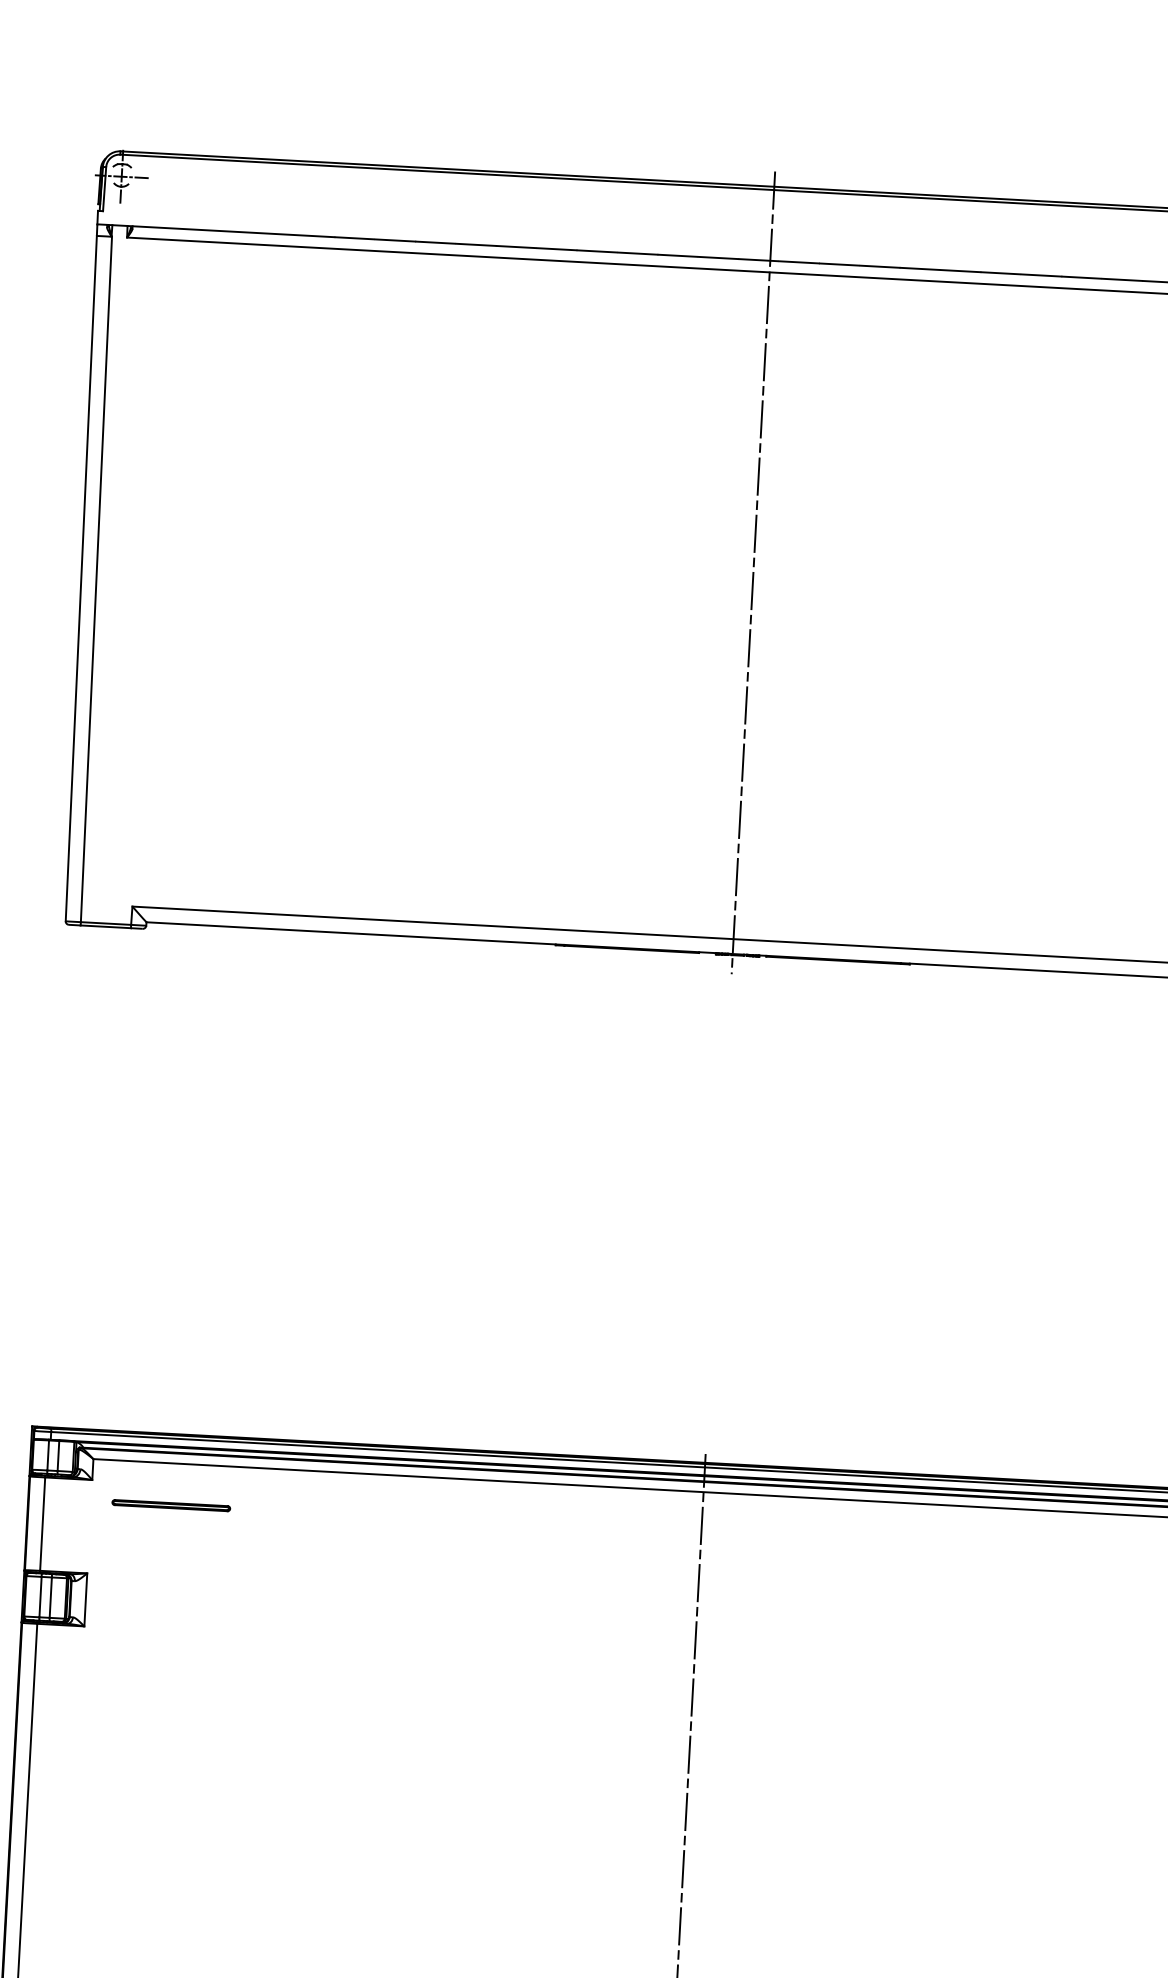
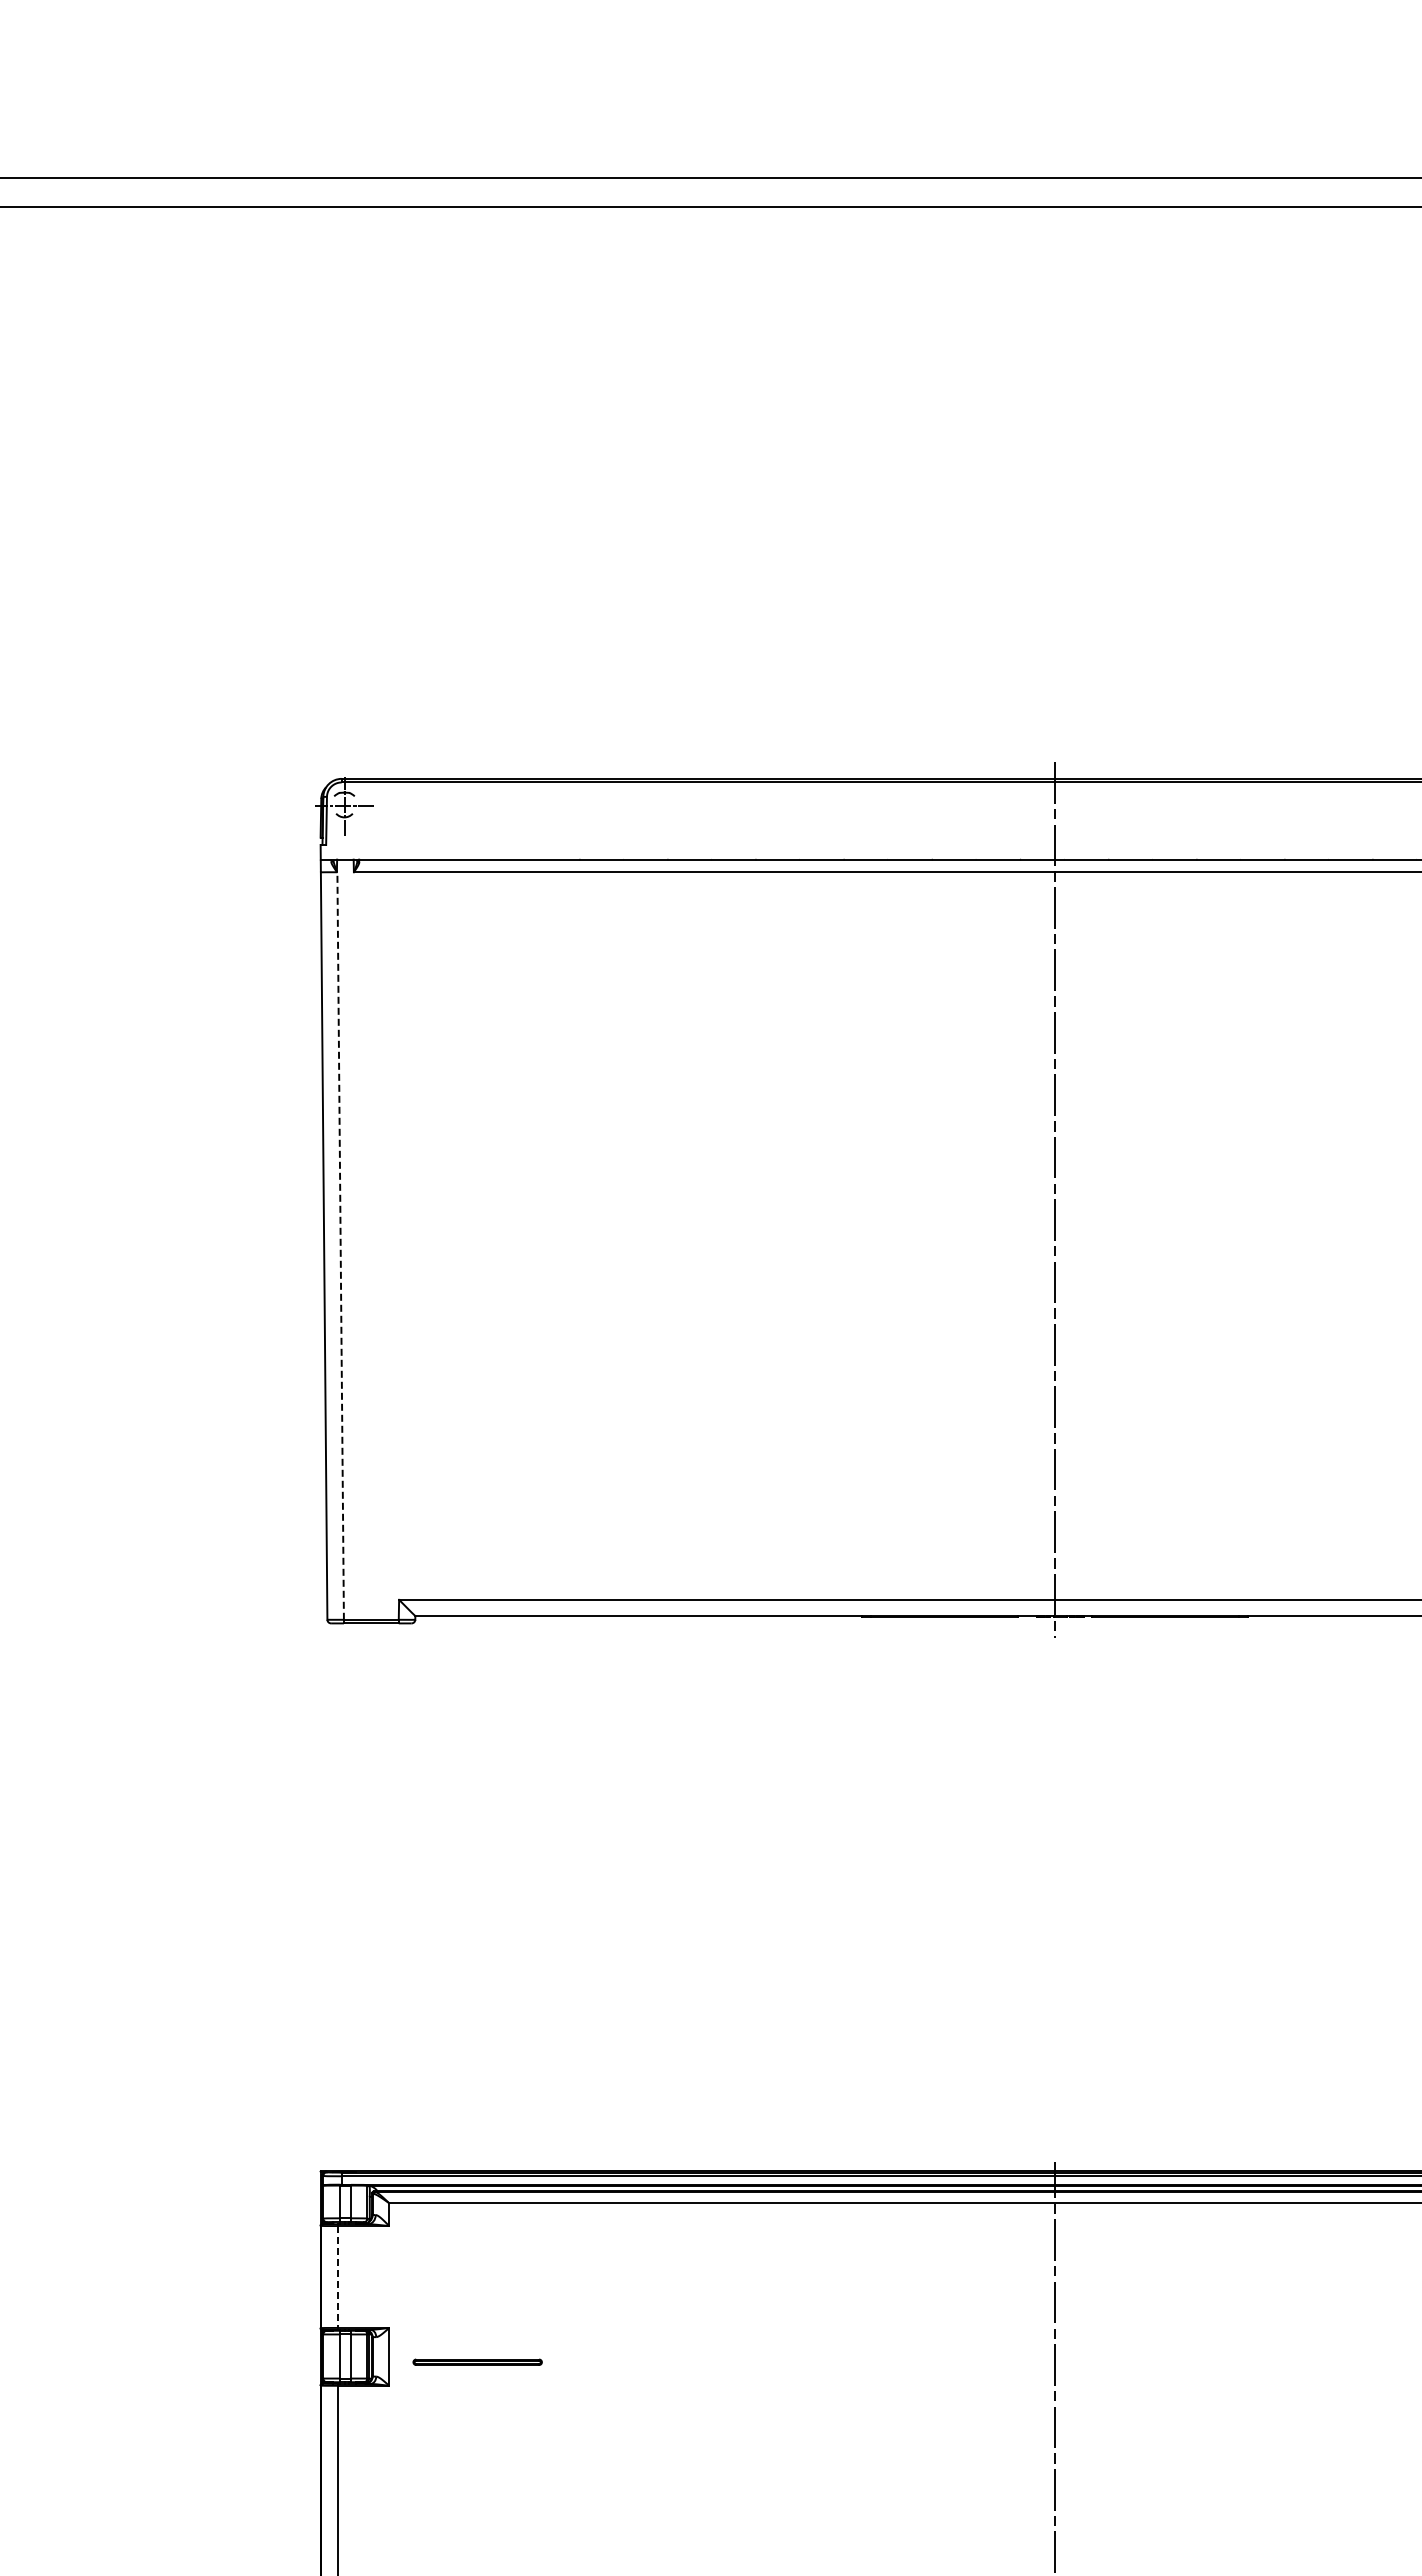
line: (96, 579) -> (340, 1246), solid -> dashed
part: (171, 1504) -> (477, 2361), moved
line: (42, 1524) -> (337, 2277), solid -> dashed

